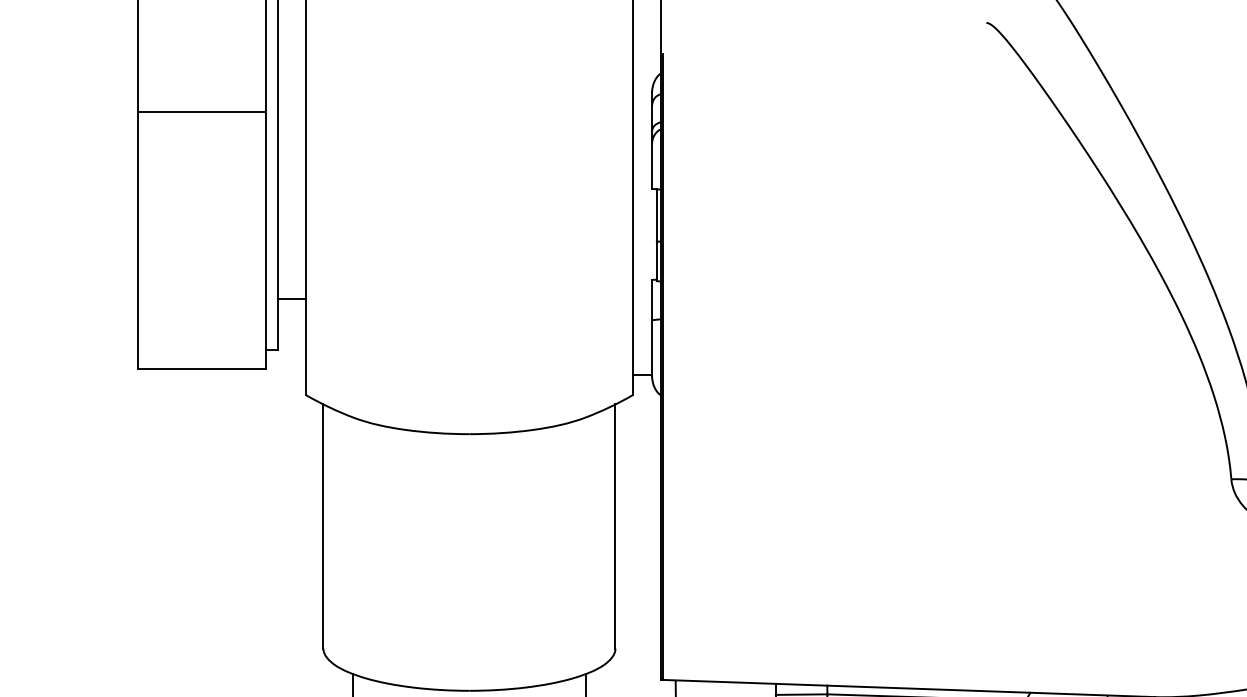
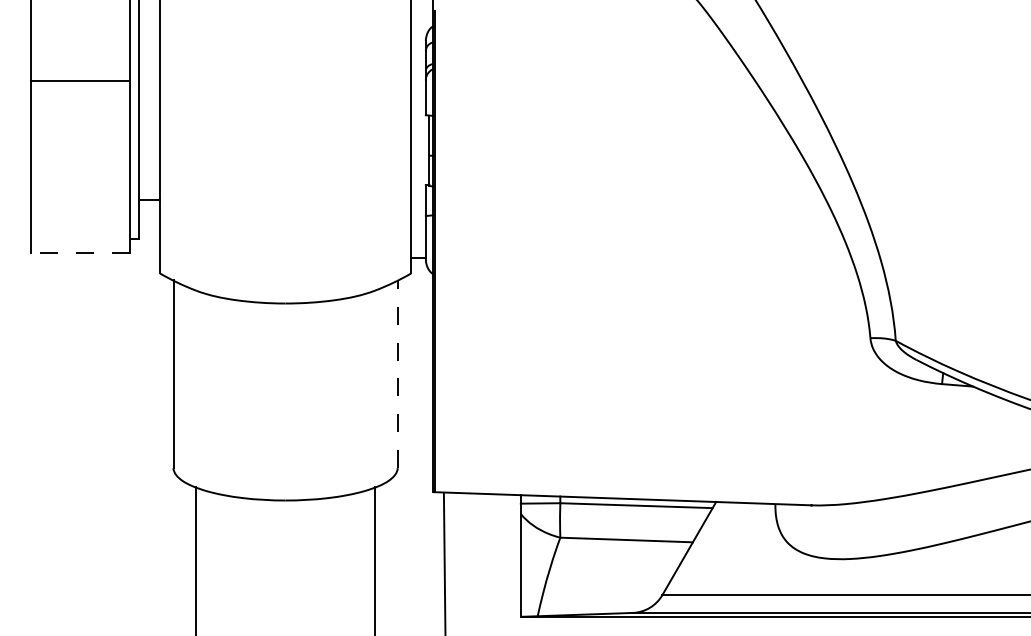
line: (200, 112) -> (79, 81), moved
line: (200, 368) -> (79, 253), solid -> dashed
line: (615, 526) -> (397, 374), solid -> dashed

